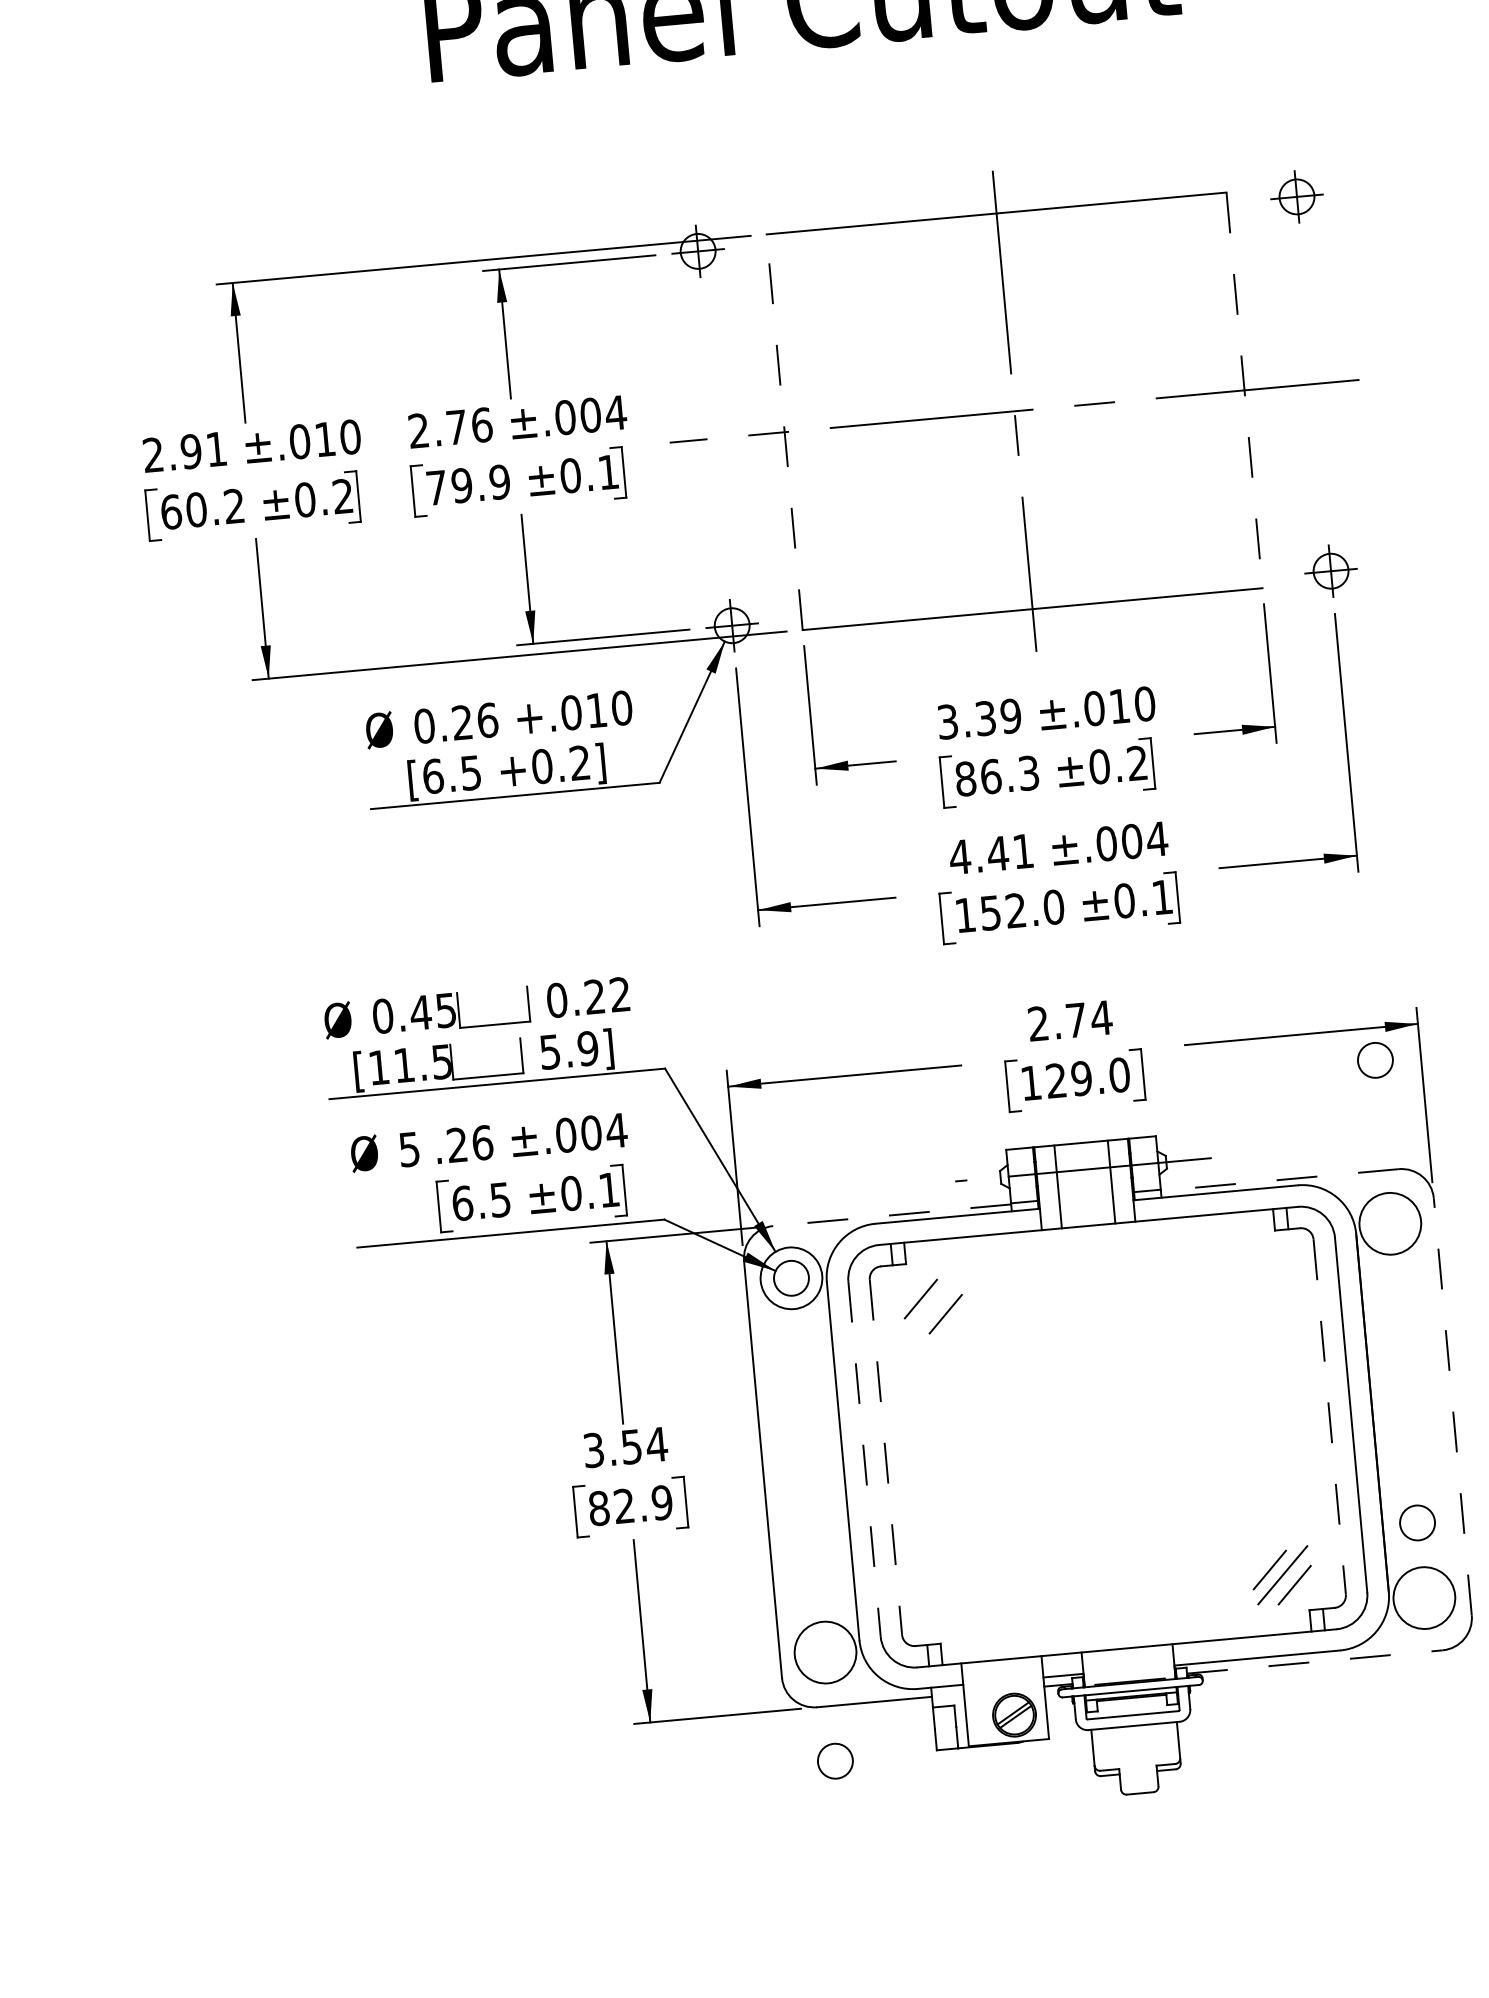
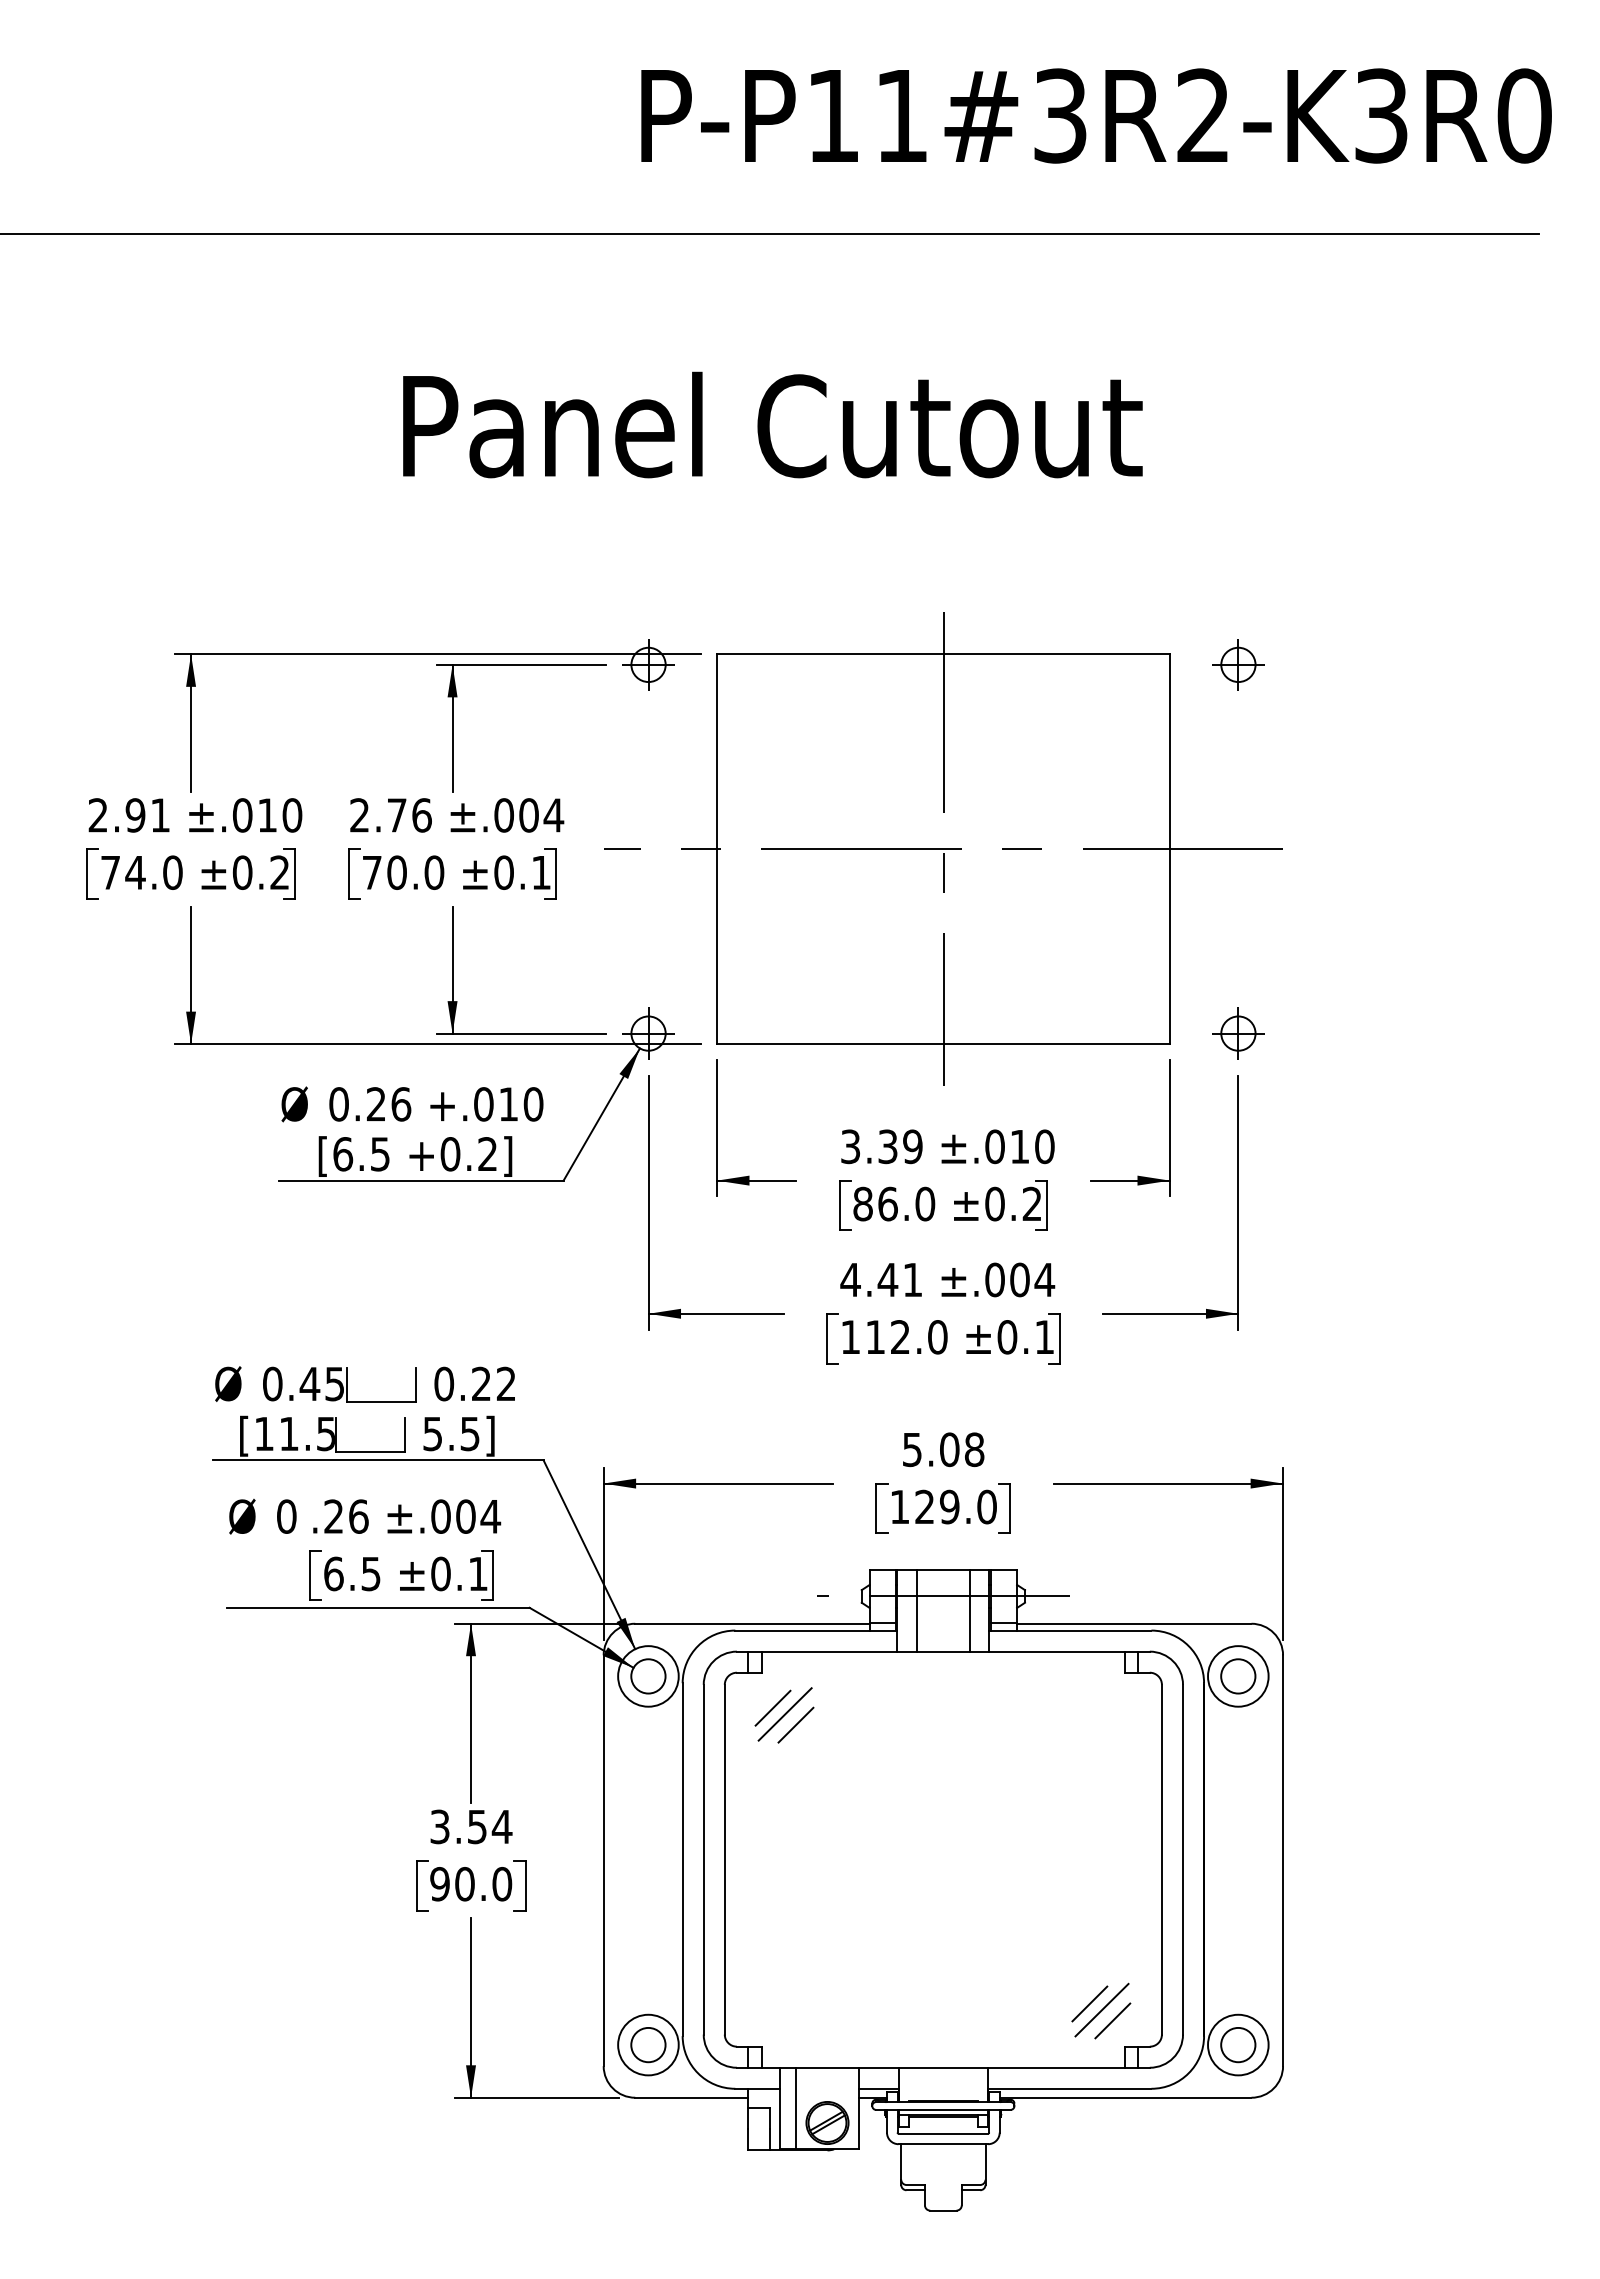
line: (1244, 390) -> (1169, 849), dashed -> solid
line: (785, 432) -> (717, 849), dashed -> solid
text: (480, 483) -> (415, 872), 79.9 -> 70.0
text: (202, 509) -> (141, 872), 60.2 -> 74.0
text: (1029, 772) -> (925, 1203), 86.3 -> 86.0
text: (990, 913) -> (875, 1337), 152.0 -> 112.0
text: (1070, 1020) -> (943, 1449), 2.74 -> 5.08
text: (587, 1048) -> (469, 1433), 5.9] -> 5.5]
circle: (1375, 1060) -> (1238, 1676), moved
text: (409, 1149) -> (286, 1516), 5 -> 0
line: (1279, 1179) -> (1133, 1623), dashed -> solid
line: (891, 1215) -> (751, 1623), dashed -> solid
line: (933, 1304) -> (784, 1714), added
line: (1453, 1406) -> (1283, 1860), dashed -> solid
line: (1329, 1416) -> (1161, 1859), dashed -> solid
line: (885, 1457) -> (724, 1859), dashed -> solid
line: (864, 1459) -> (703, 1859), dashed -> solid
text: (631, 1505) -> (471, 1884), 82.9 -> 90.0
circle: (1417, 1523) -> (1238, 2045), moved
line: (1314, 1661) -> (1125, 2097), dashed -> solid
line: (980, 1703) -> (795, 2108), added
circle: (835, 1761) -> (648, 2045), moved

